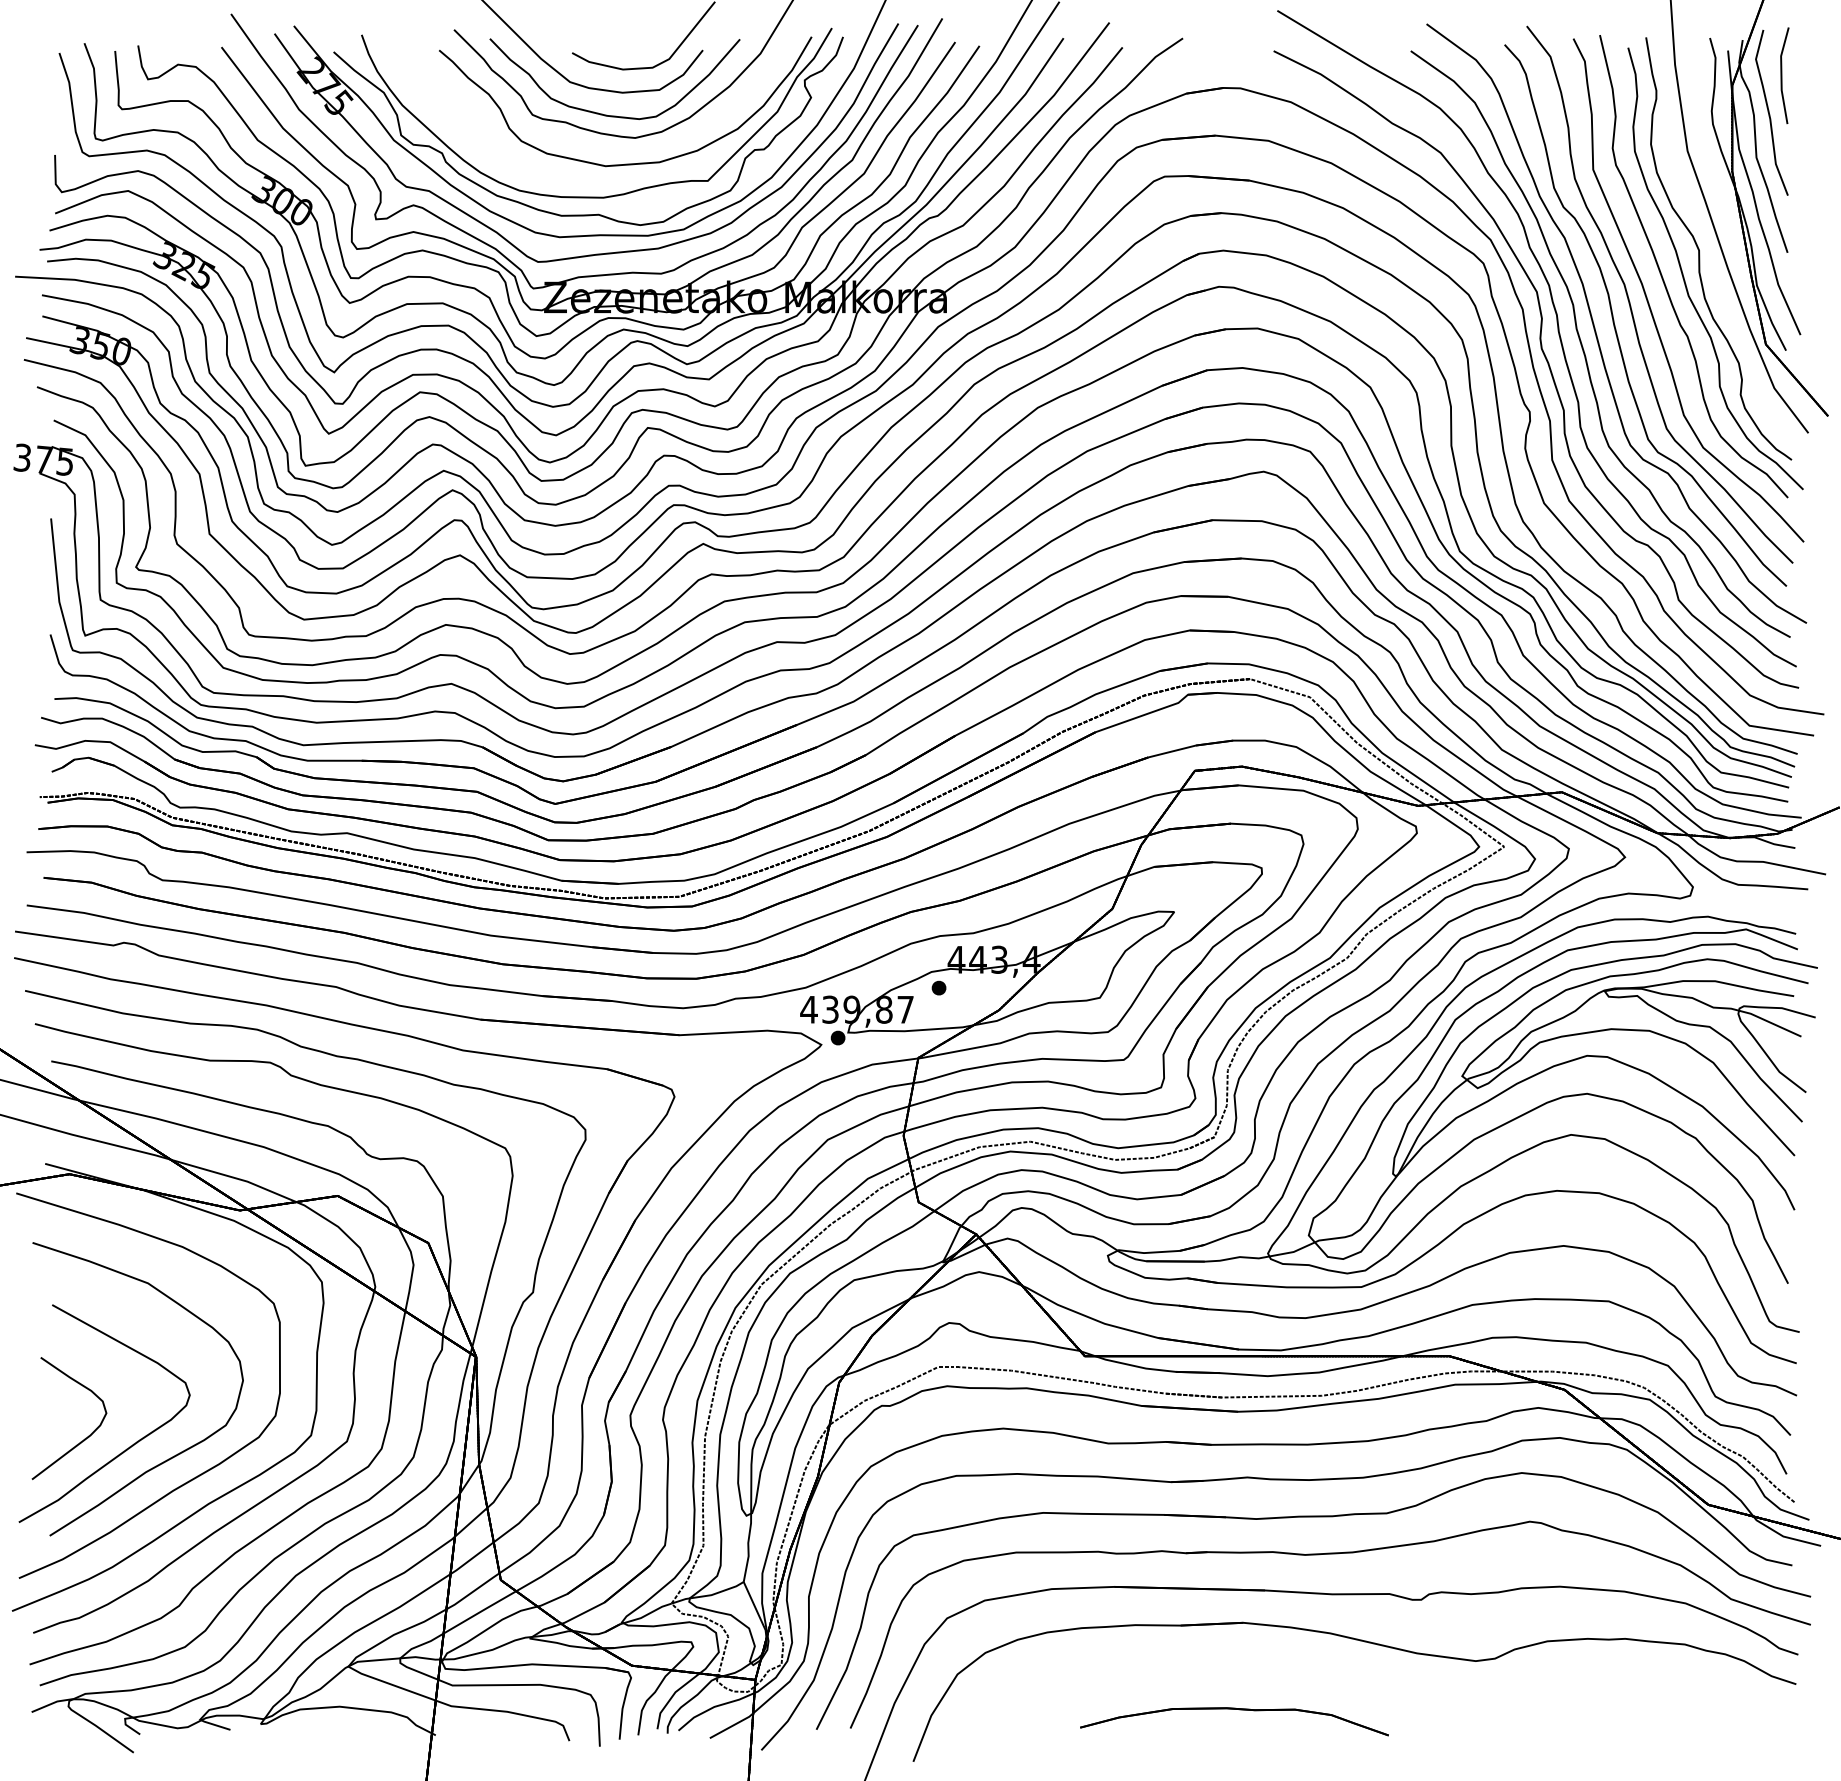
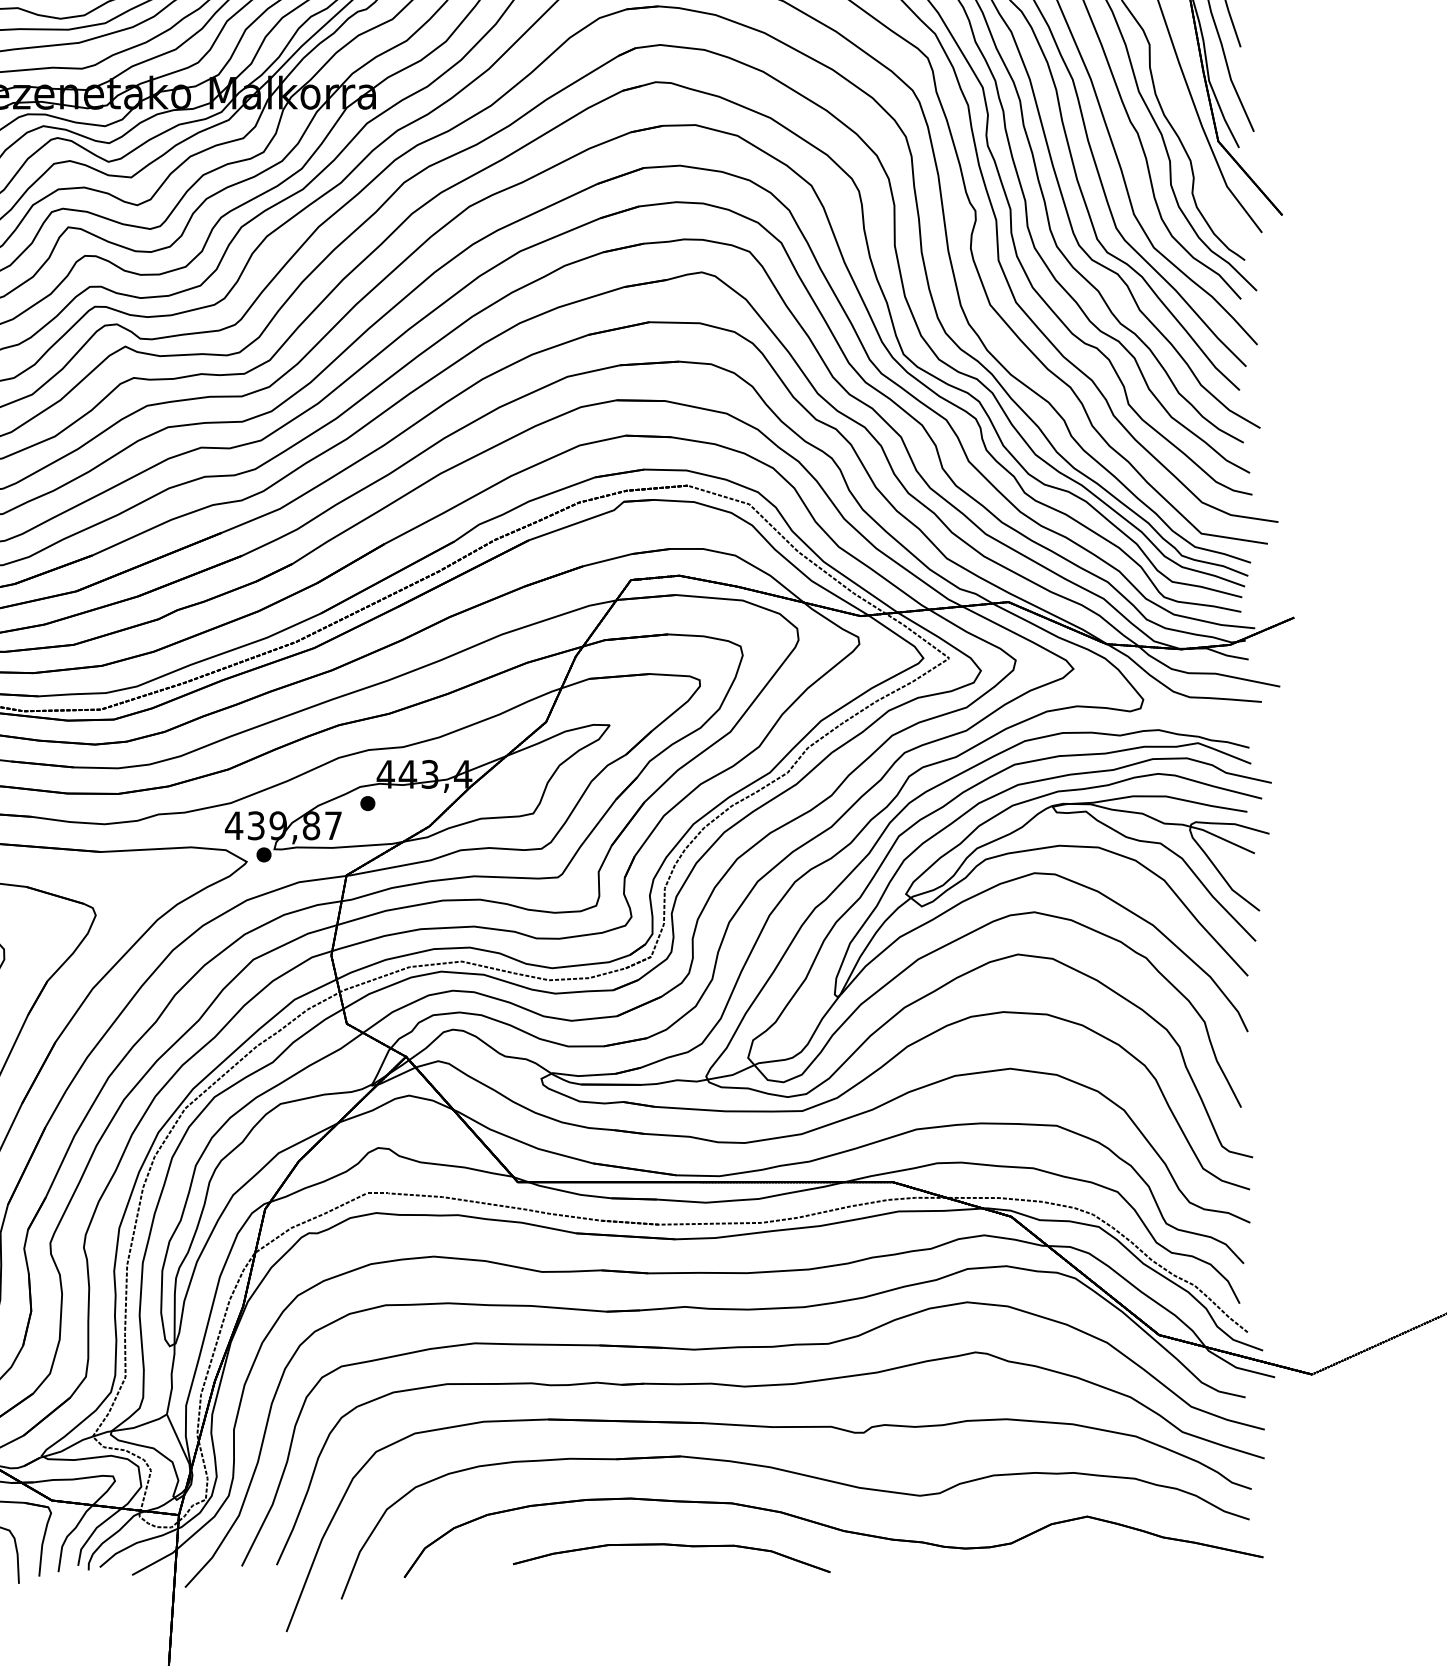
part: (1394, 1694) -> (836, 1530), added

